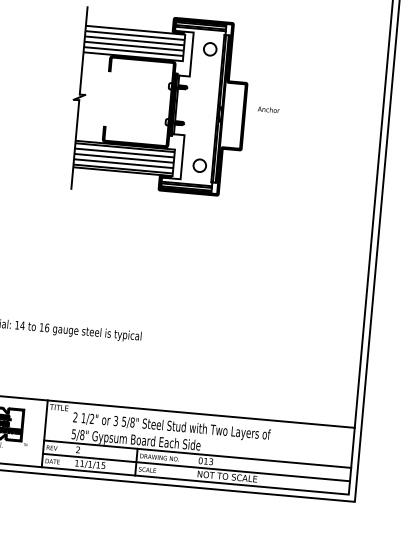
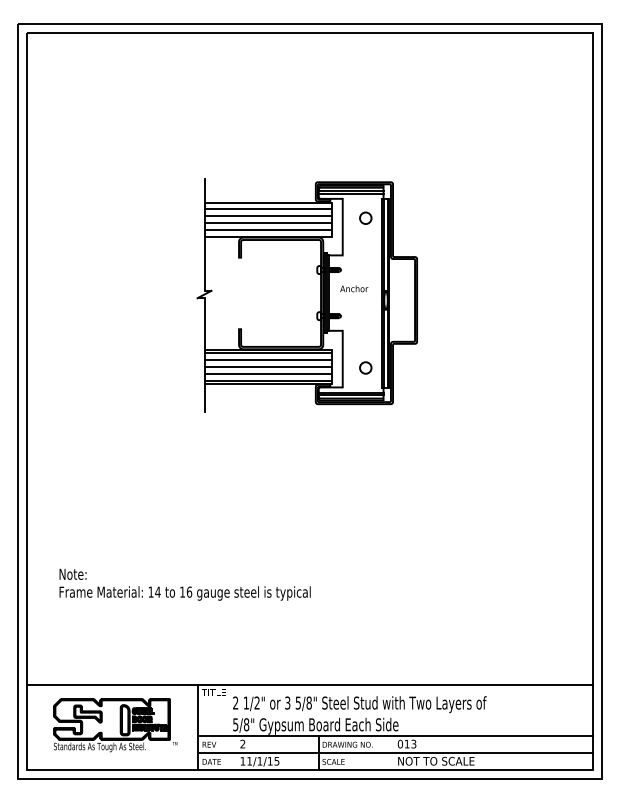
circle: (210, 48) -> (365, 217), size x0.71
text: (269, 109) -> (354, 288), moved
circle: (199, 165) -> (365, 367), size x0.71

